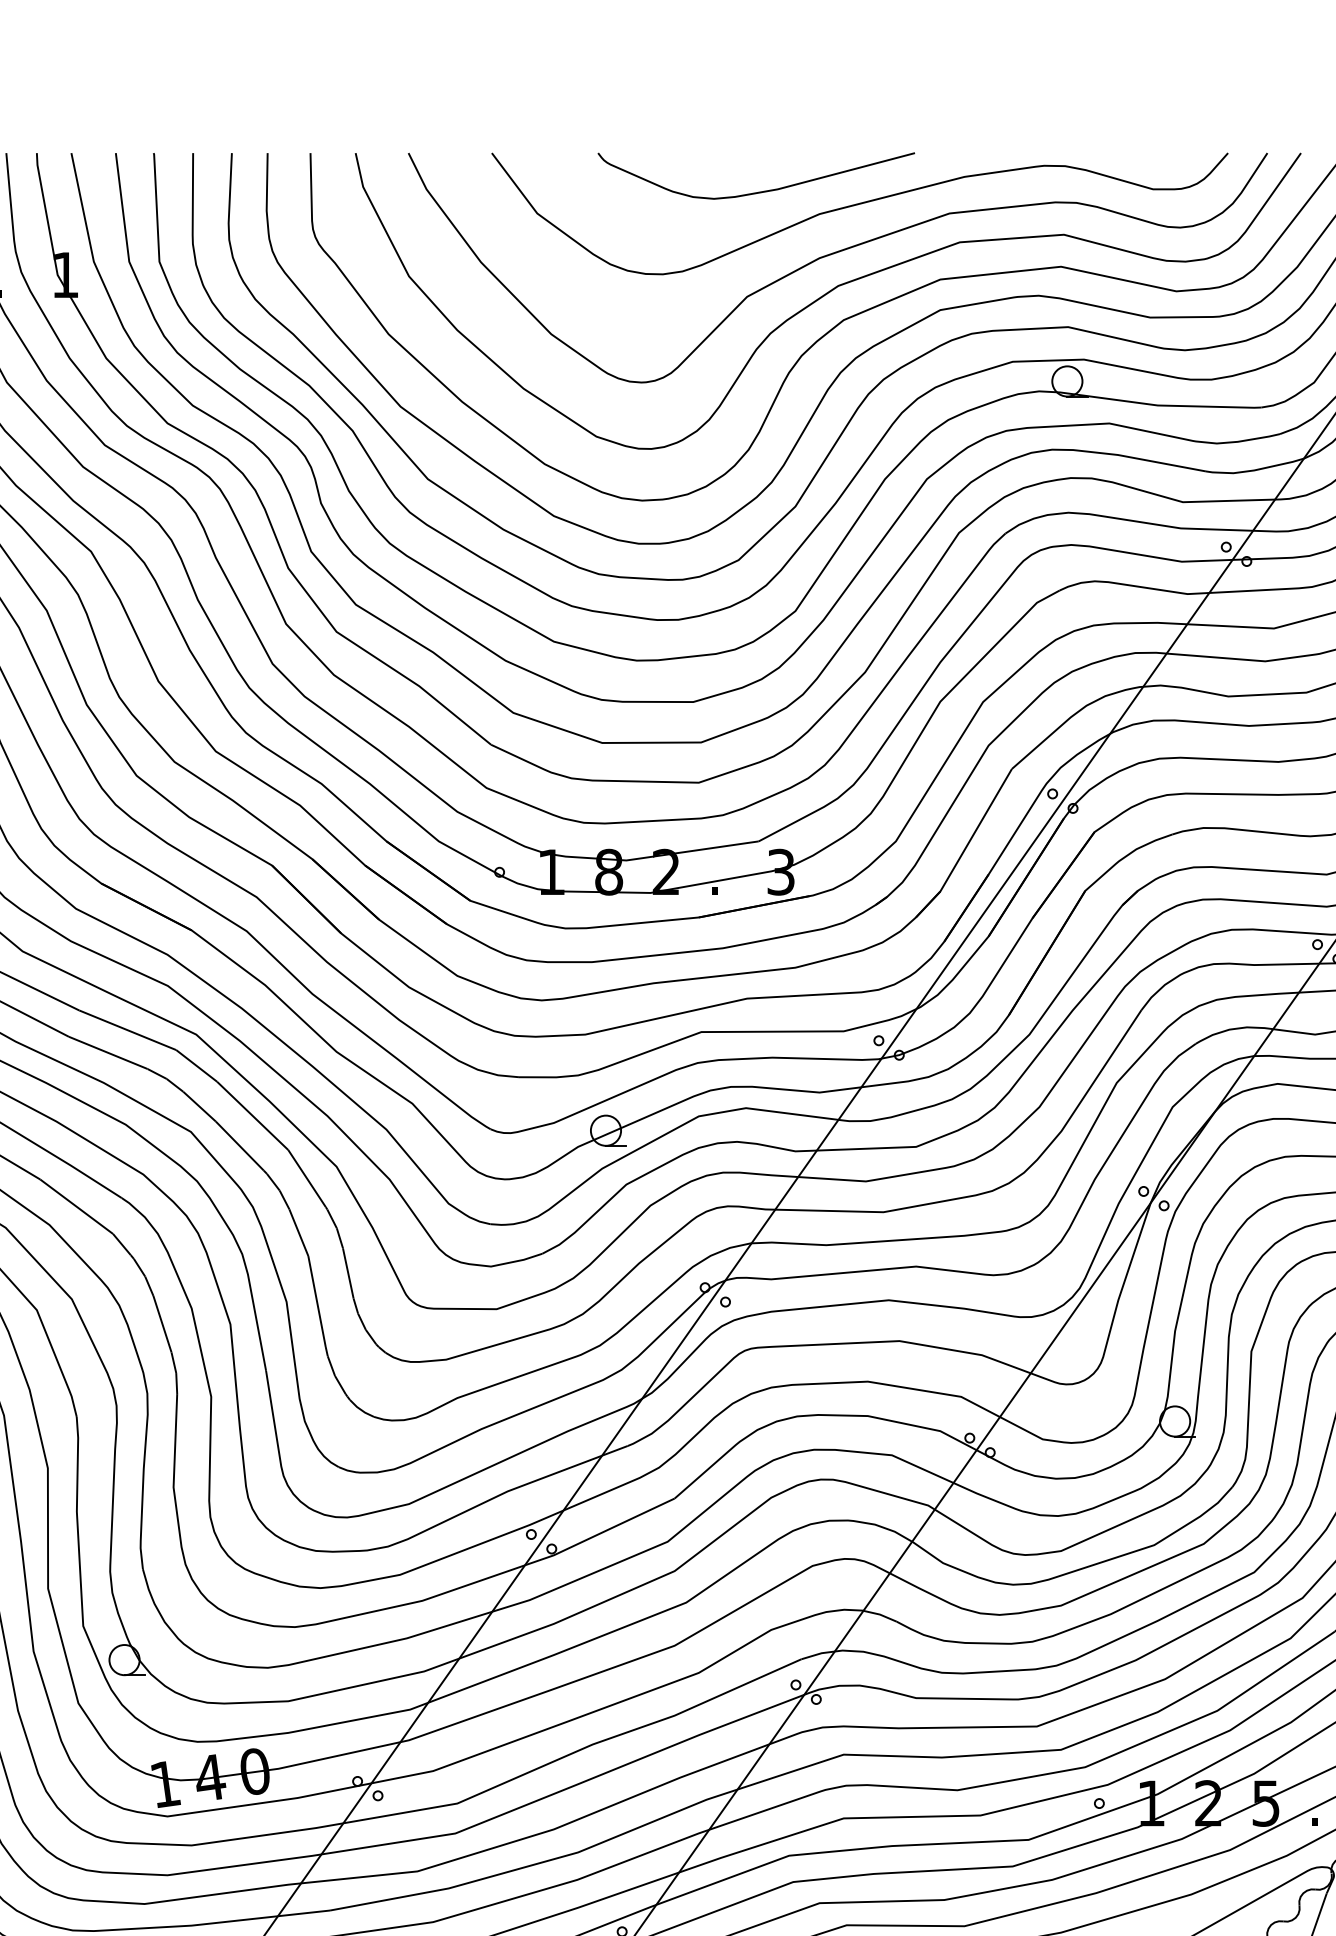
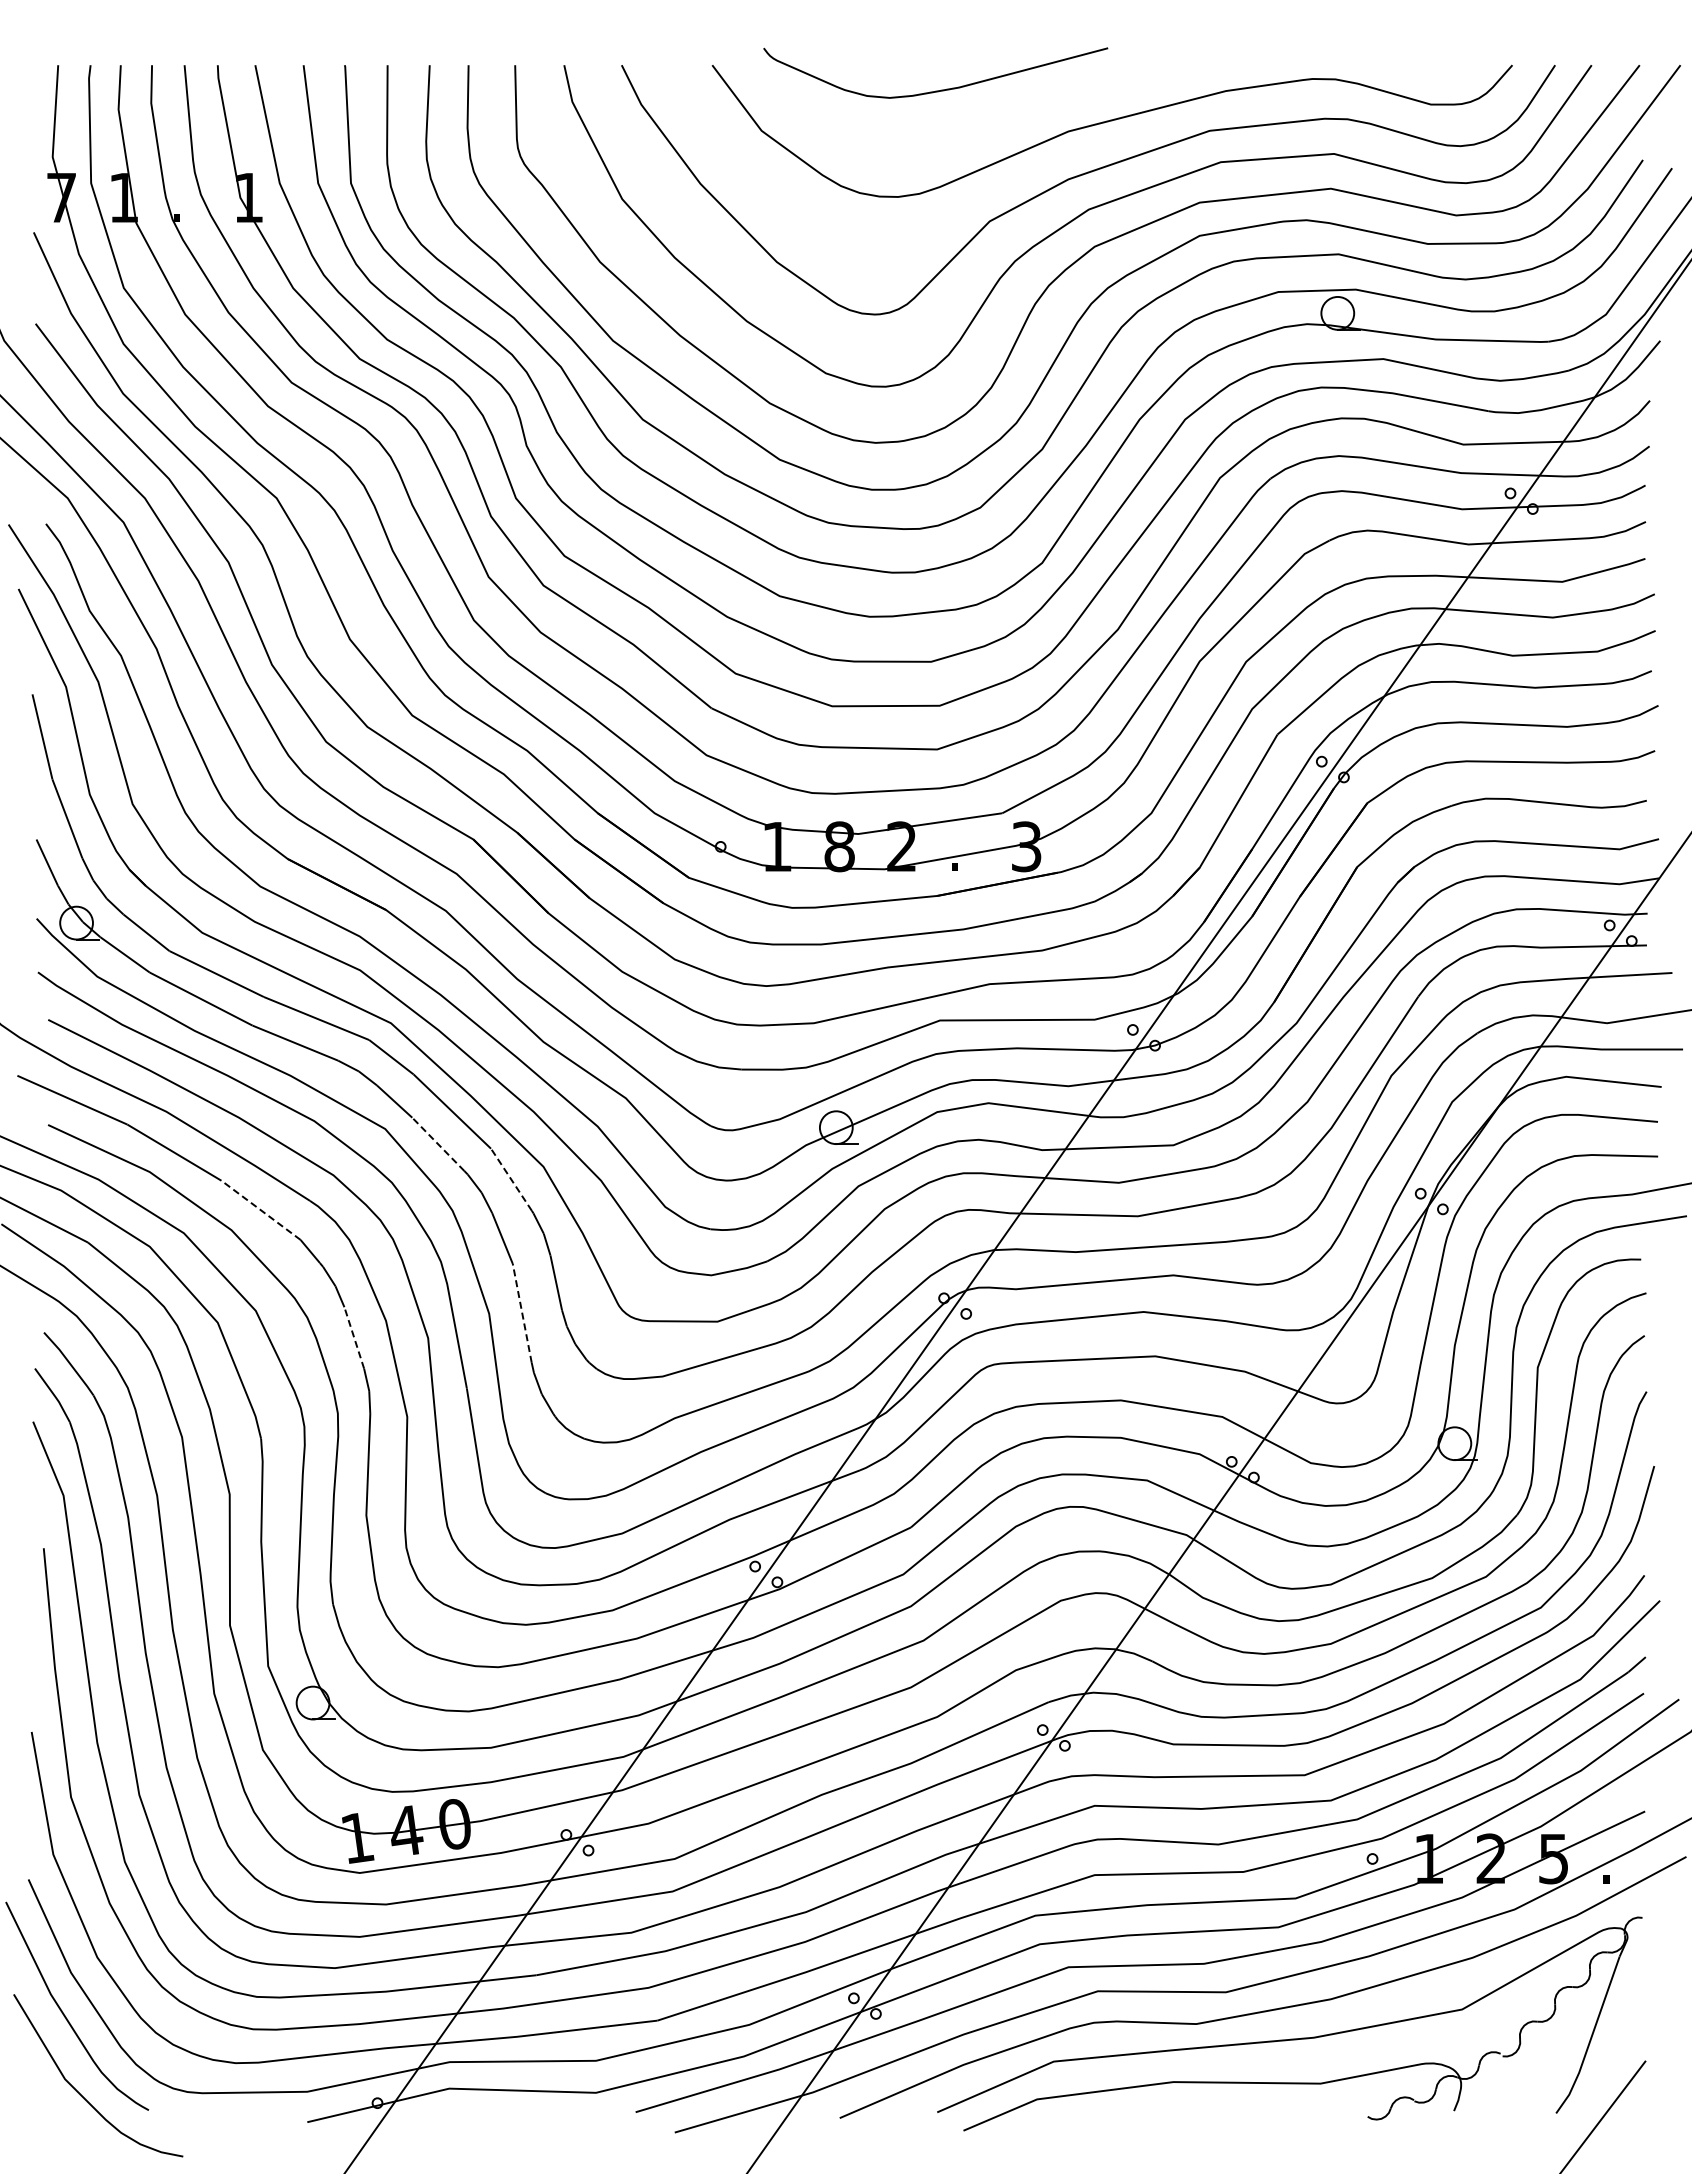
curve: (756, 192) -> (935, 90), moved
line: (239, 1146) -> (438, 1144), solid -> dashed
line: (307, 1178) -> (511, 1179), solid -> dashed
line: (76, 1206) -> (260, 1210), solid -> dashed
line: (317, 1300) -> (522, 1312), solid -> dashed
line: (162, 1323) -> (354, 1337), solid -> dashed

